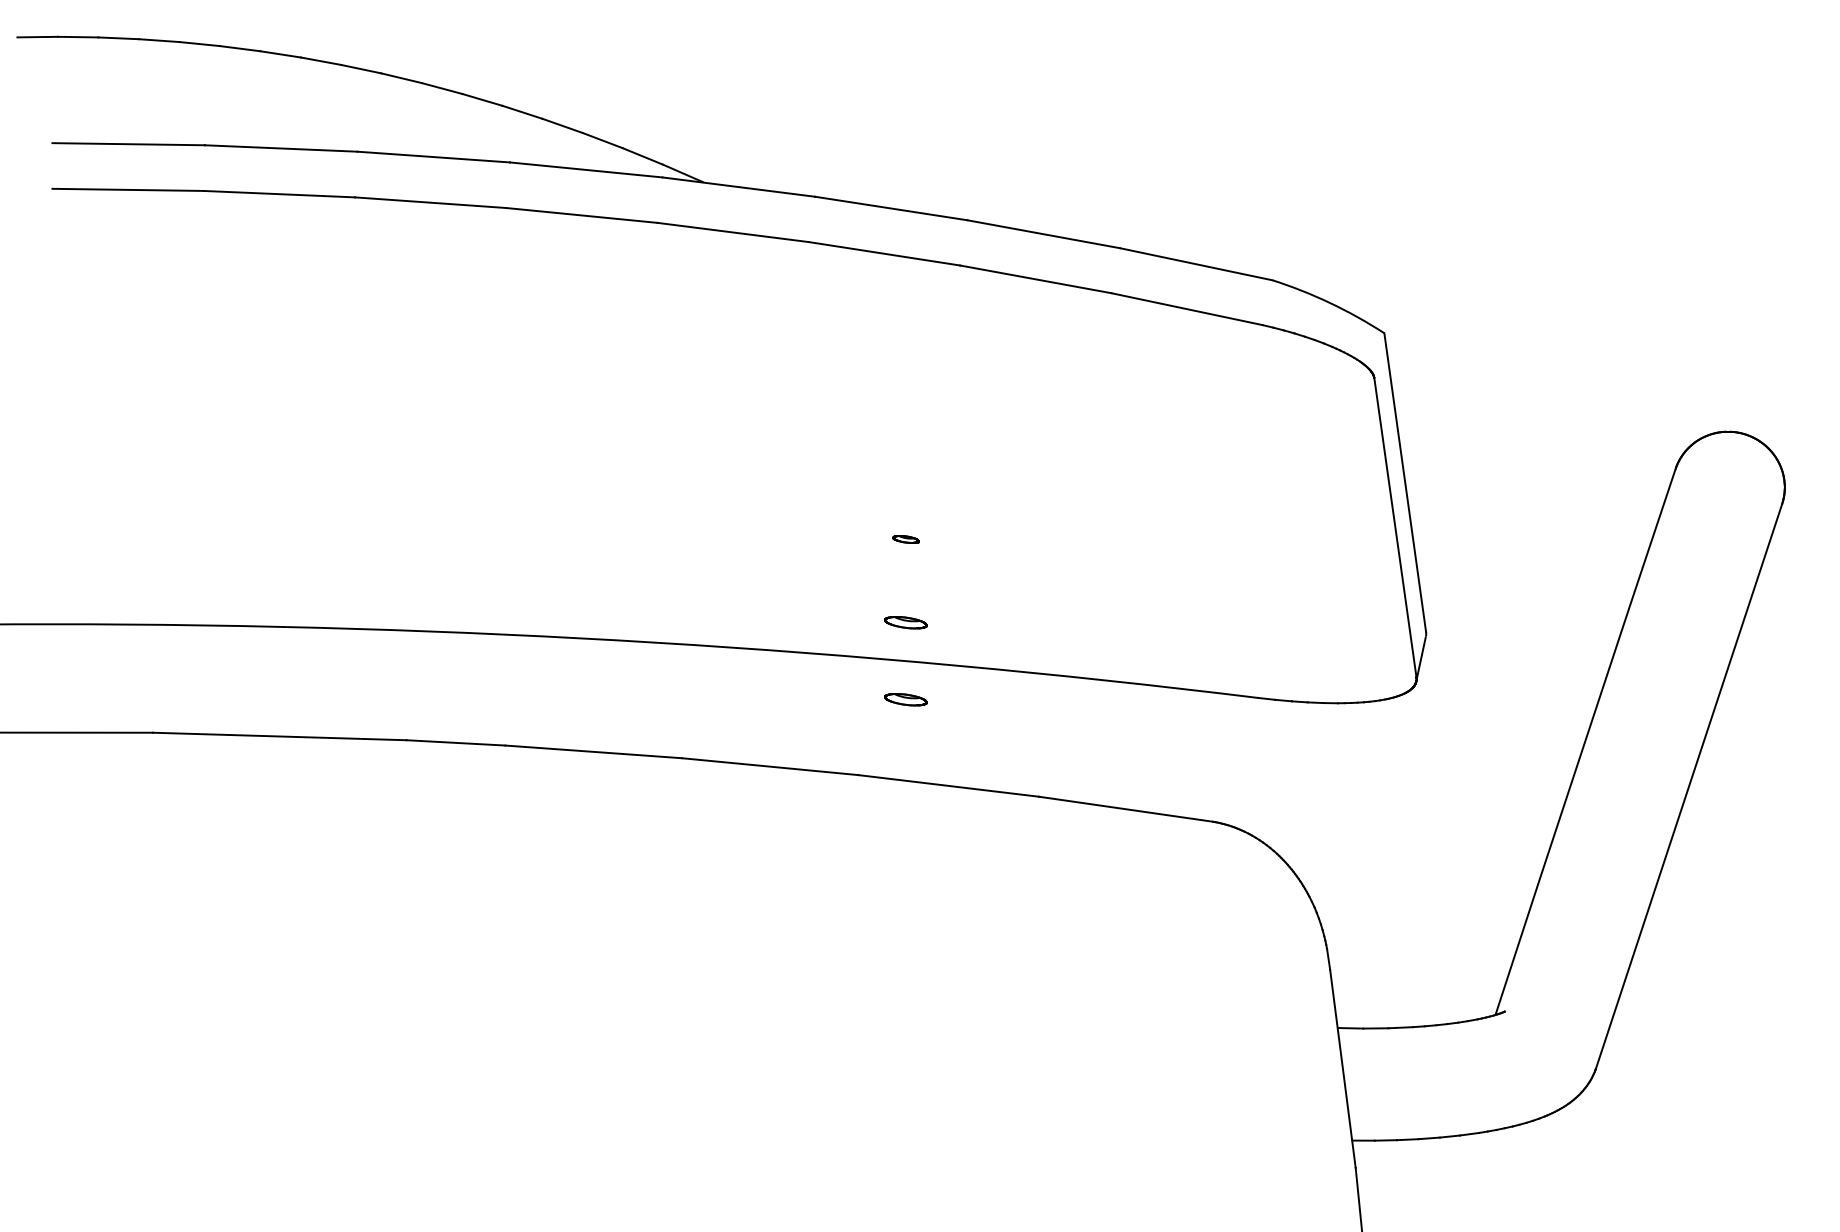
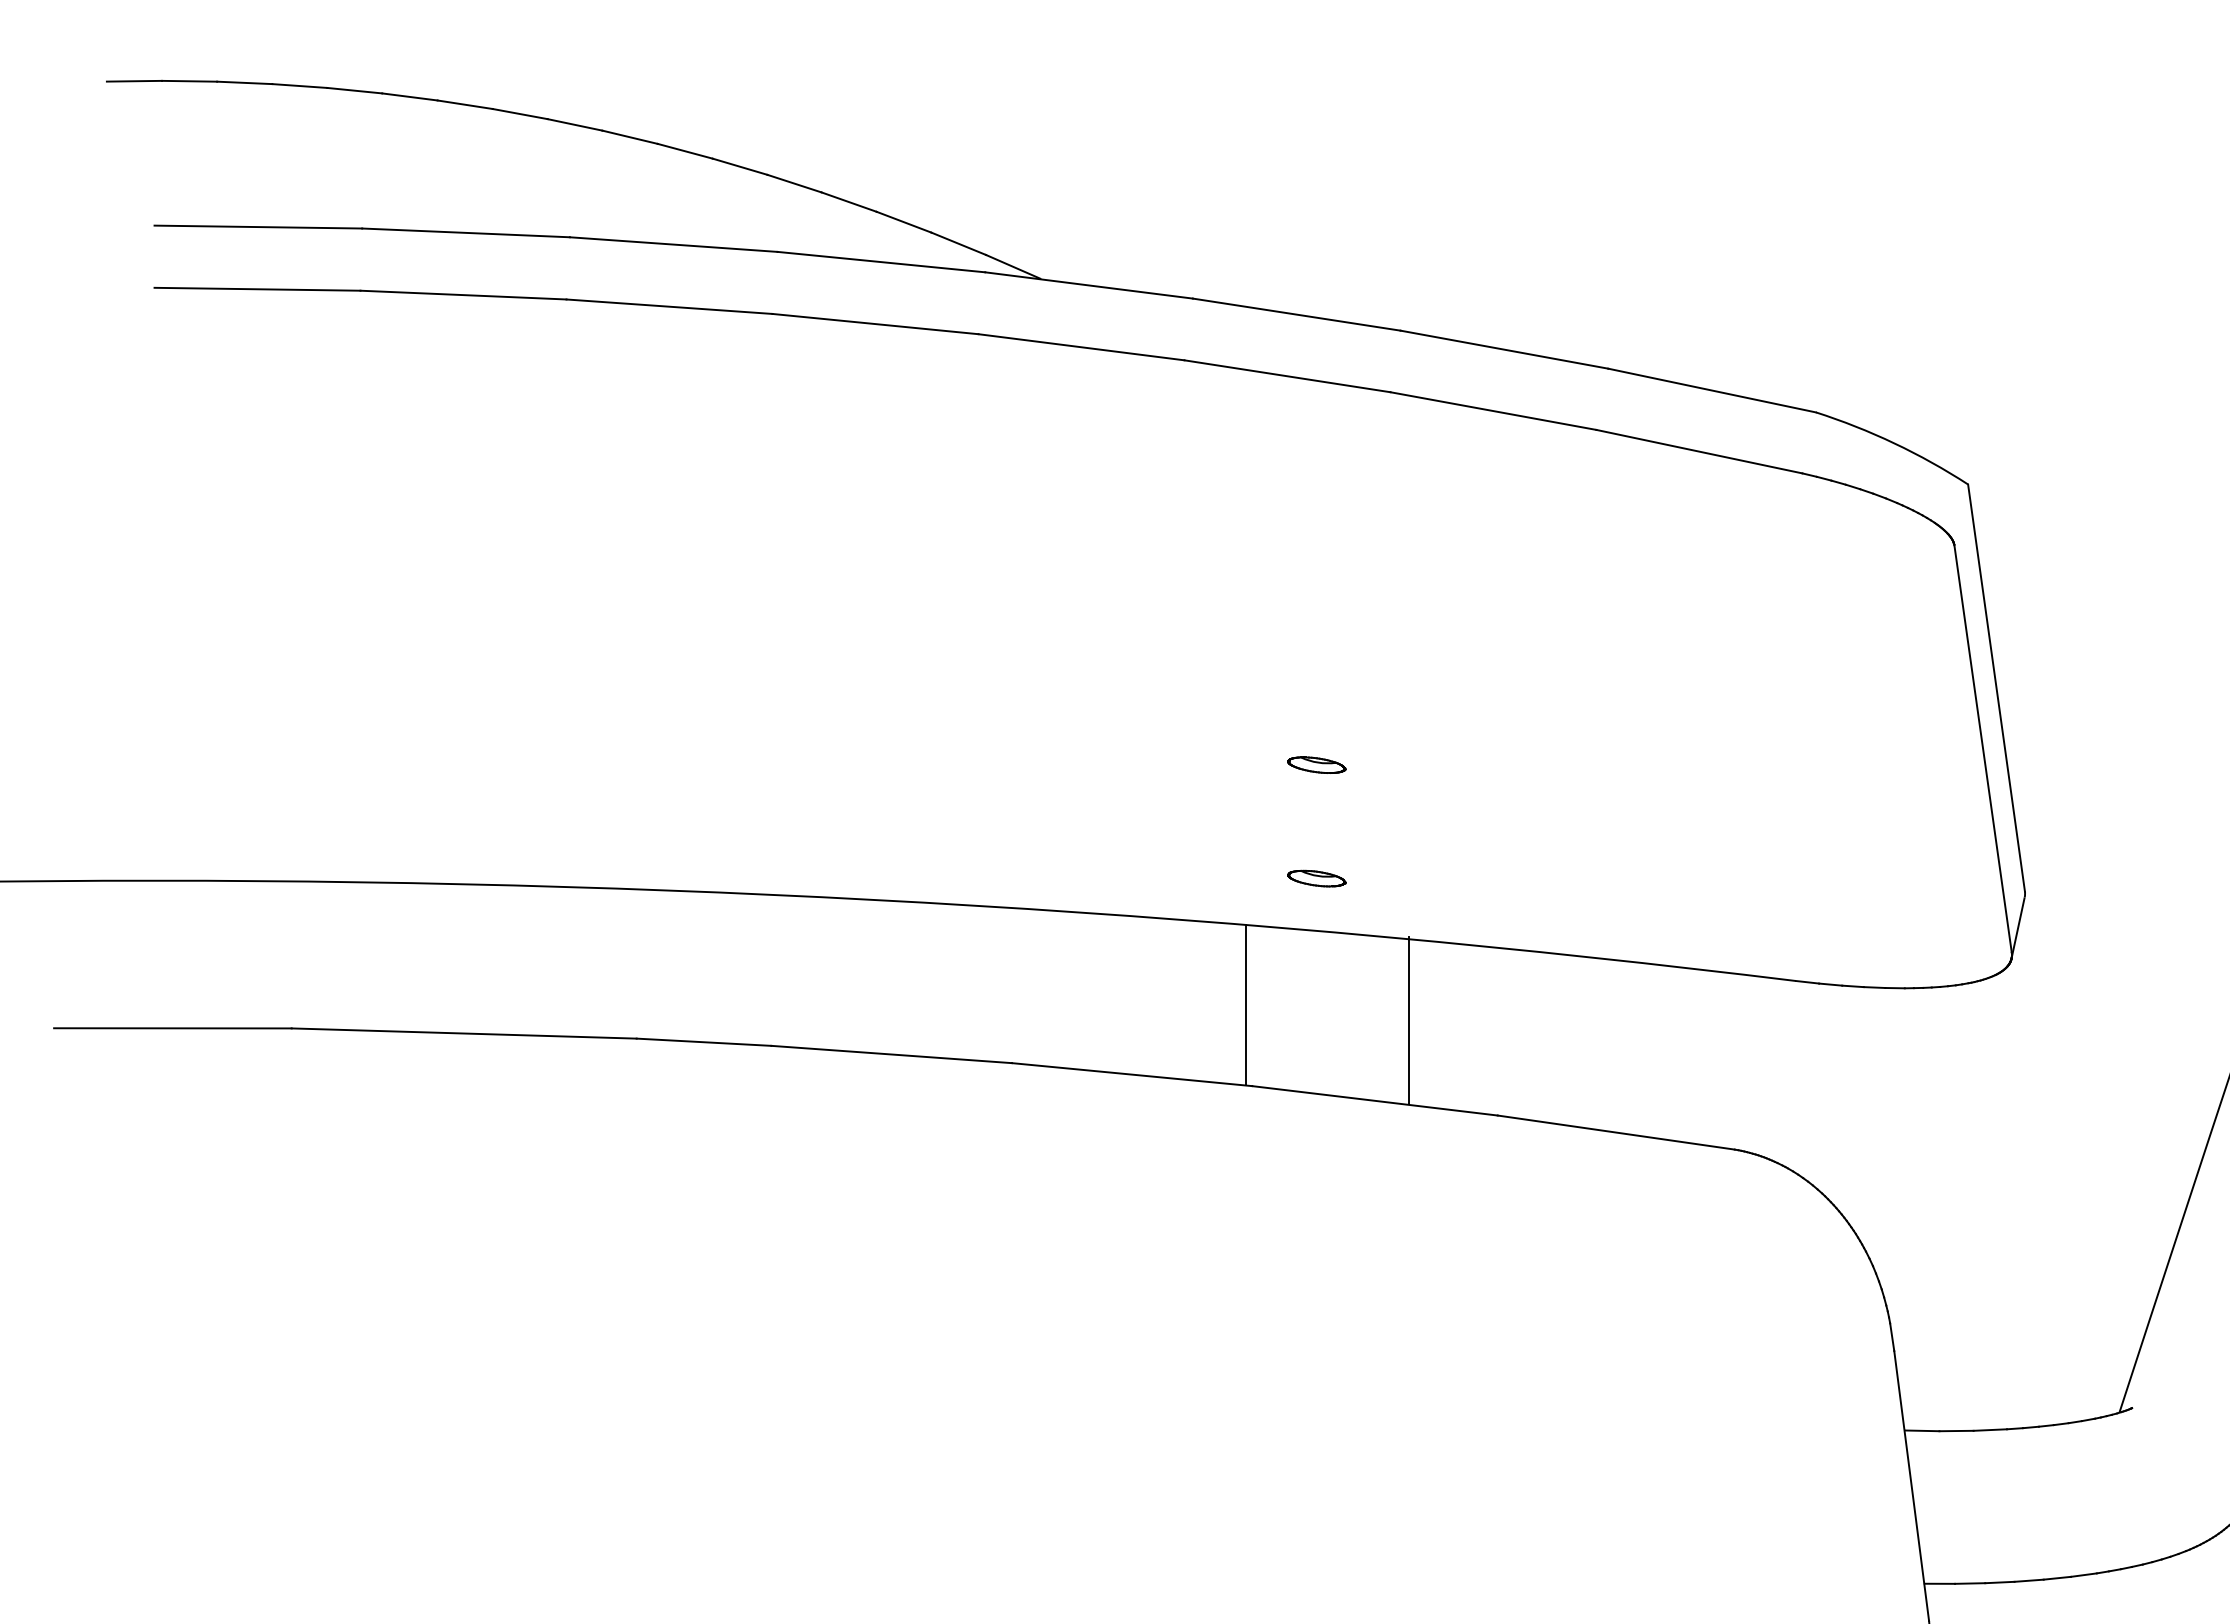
part: (905, 539) -> (1316, 765), size x1.67
part: (905, 699) -> (1316, 983), removed
line: (853, 715) -> (1245, 1004), added
line: (973, 726) -> (1408, 1019), added

